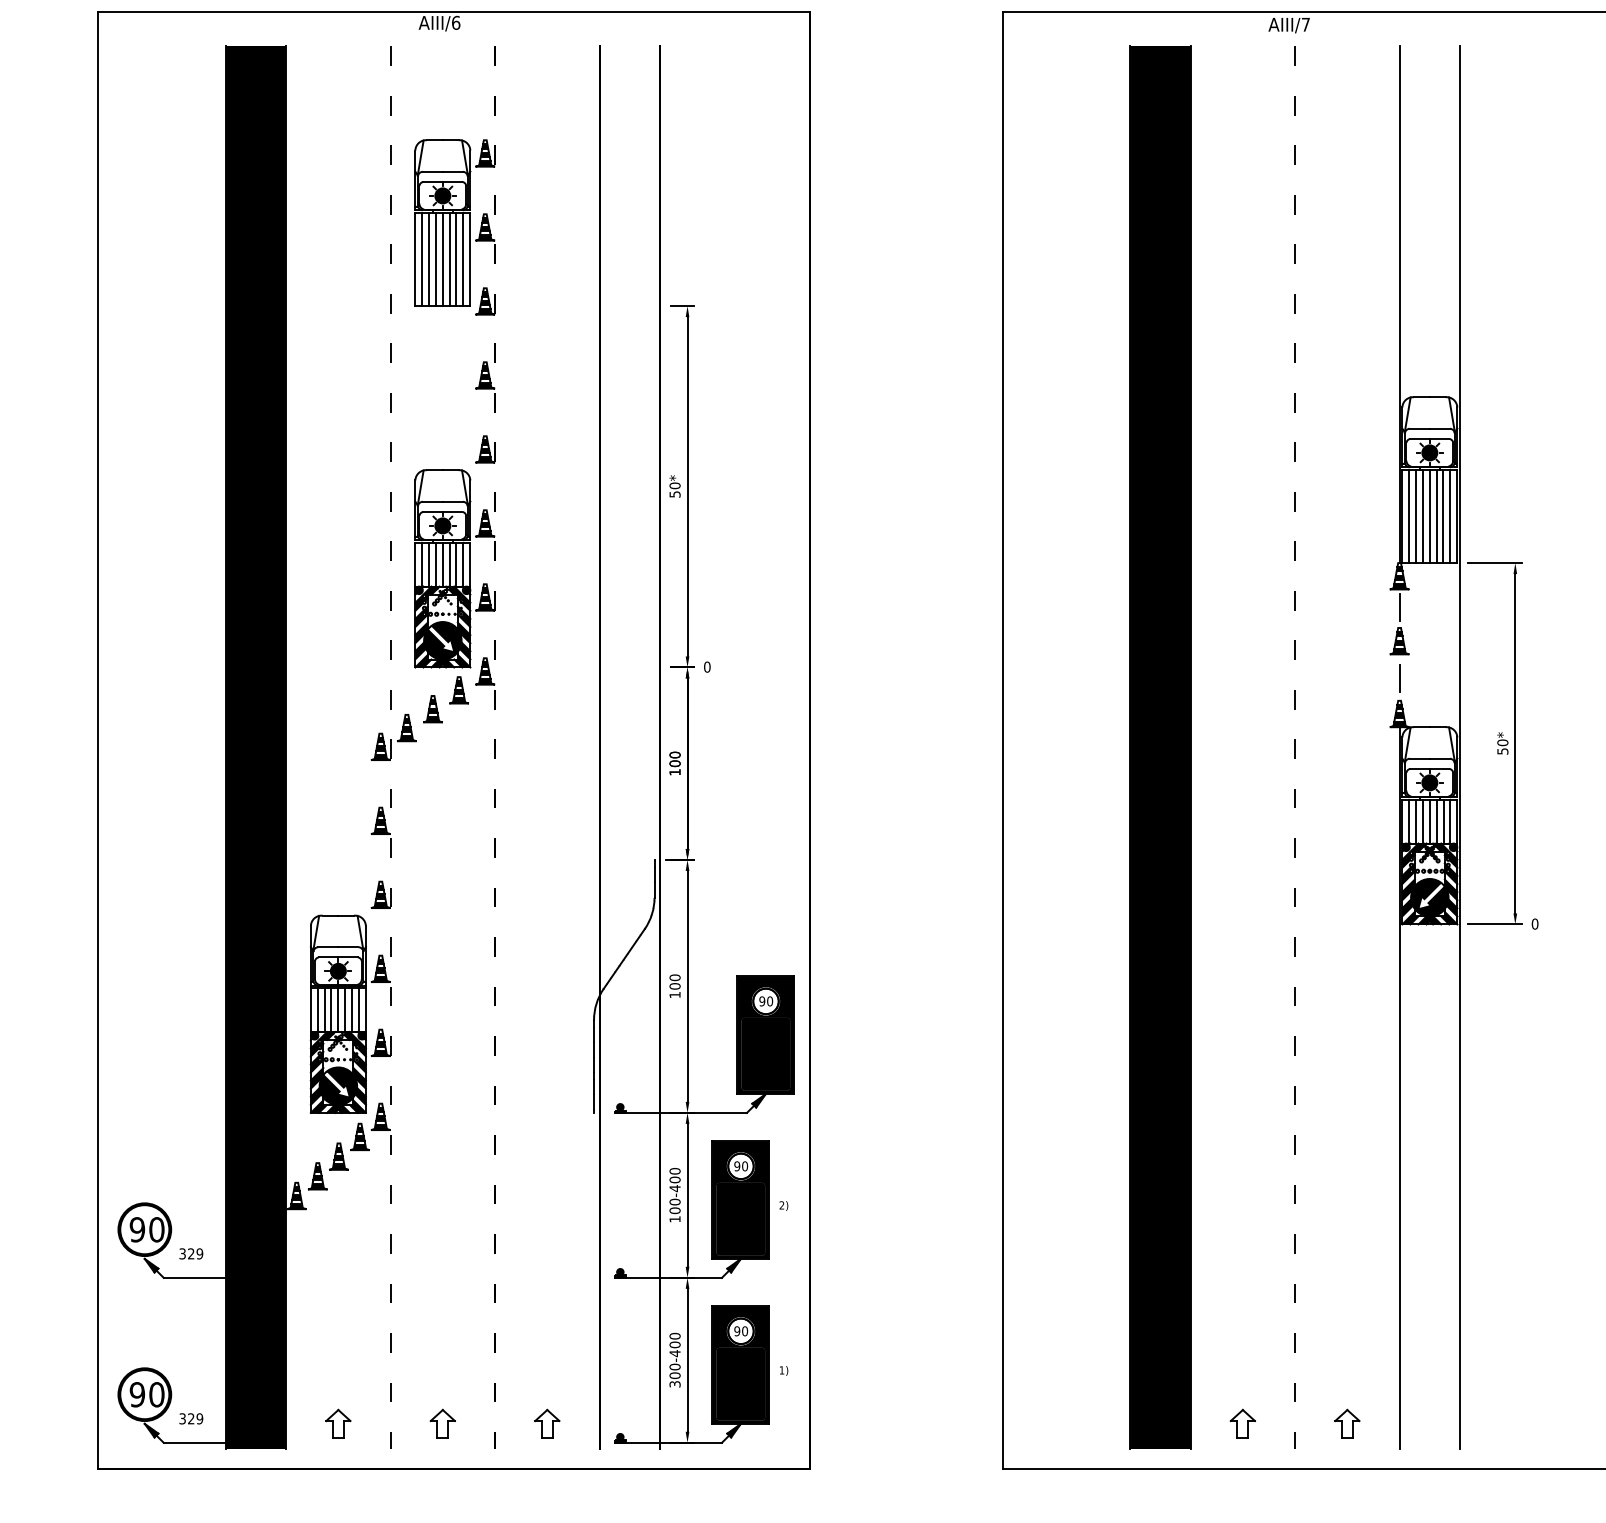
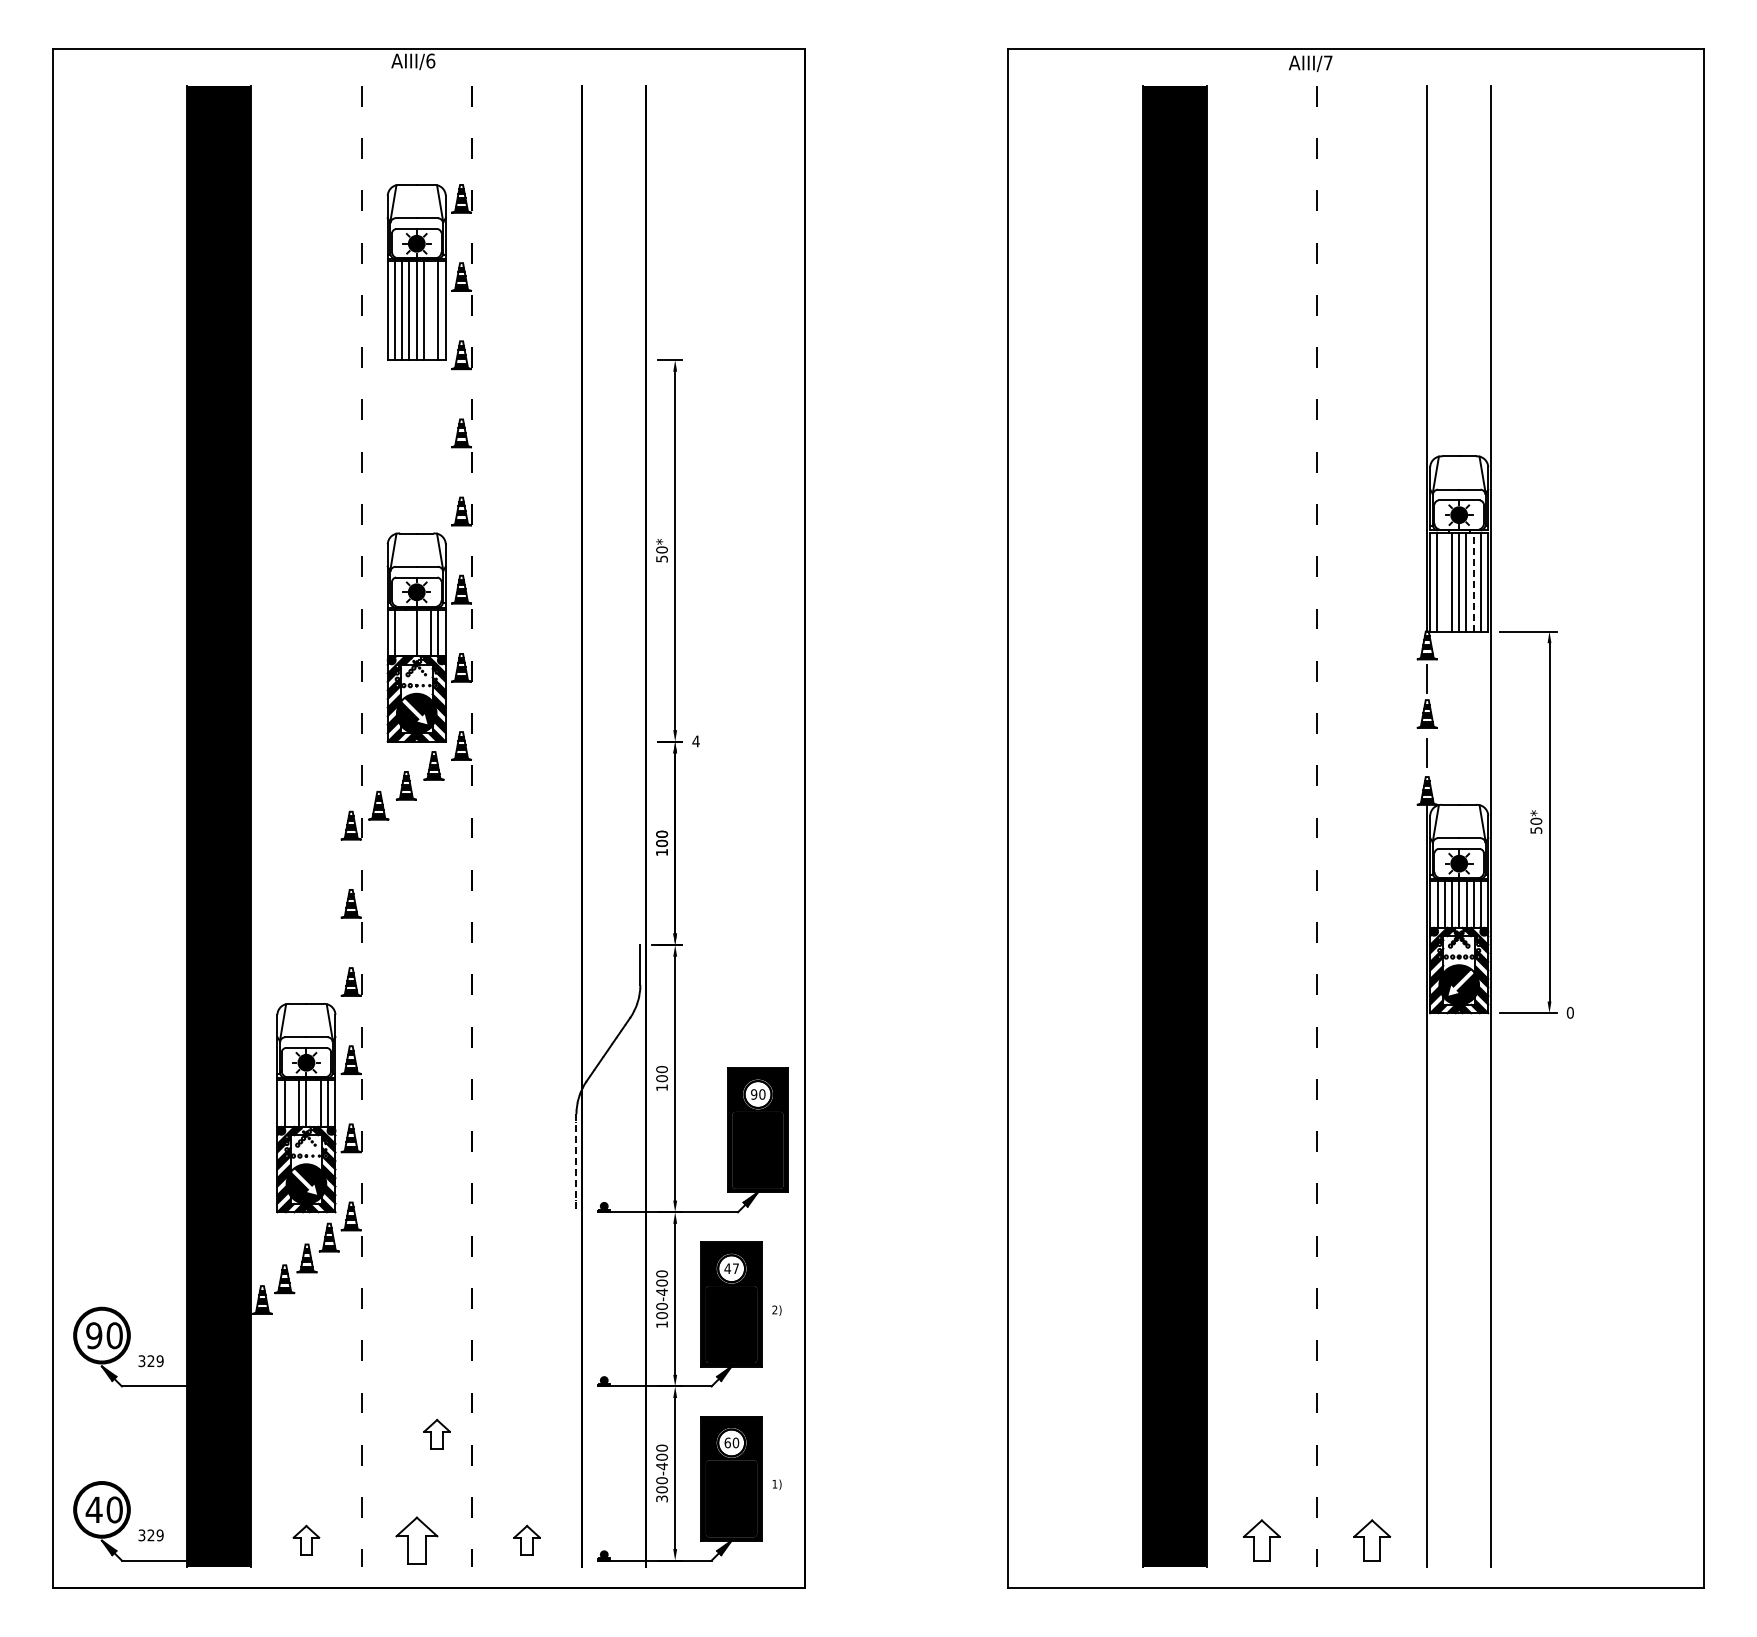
line: (456, 259) -> (431, 310), removed
line: (1415, 515) -> (1444, 581), removed
line: (1443, 515) -> (1473, 581), solid -> dashed
line: (429, 563) -> (402, 632), removed
line: (435, 563) -> (409, 632), removed
line: (449, 563) -> (423, 632), removed
text: (706, 667) -> (695, 741), 0 -> 4
line: (324, 1009) -> (291, 1103), removed
line: (345, 1009) -> (313, 1103), removed
line: (594, 1066) -> (576, 1163), solid -> dashed
text: (740, 1166) -> (731, 1268), 90 -> 47
part: (461, 1322) -> (436, 1433), added
text: (737, 1330) -> (727, 1442), 90 -> 60
text: (136, 1394) -> (93, 1509), 90 -> 40
part: (442, 1422) -> (416, 1539), size x1.6
part: (1242, 1422) -> (1261, 1539), size x1.4
part: (1346, 1422) -> (1371, 1539), size x1.4

